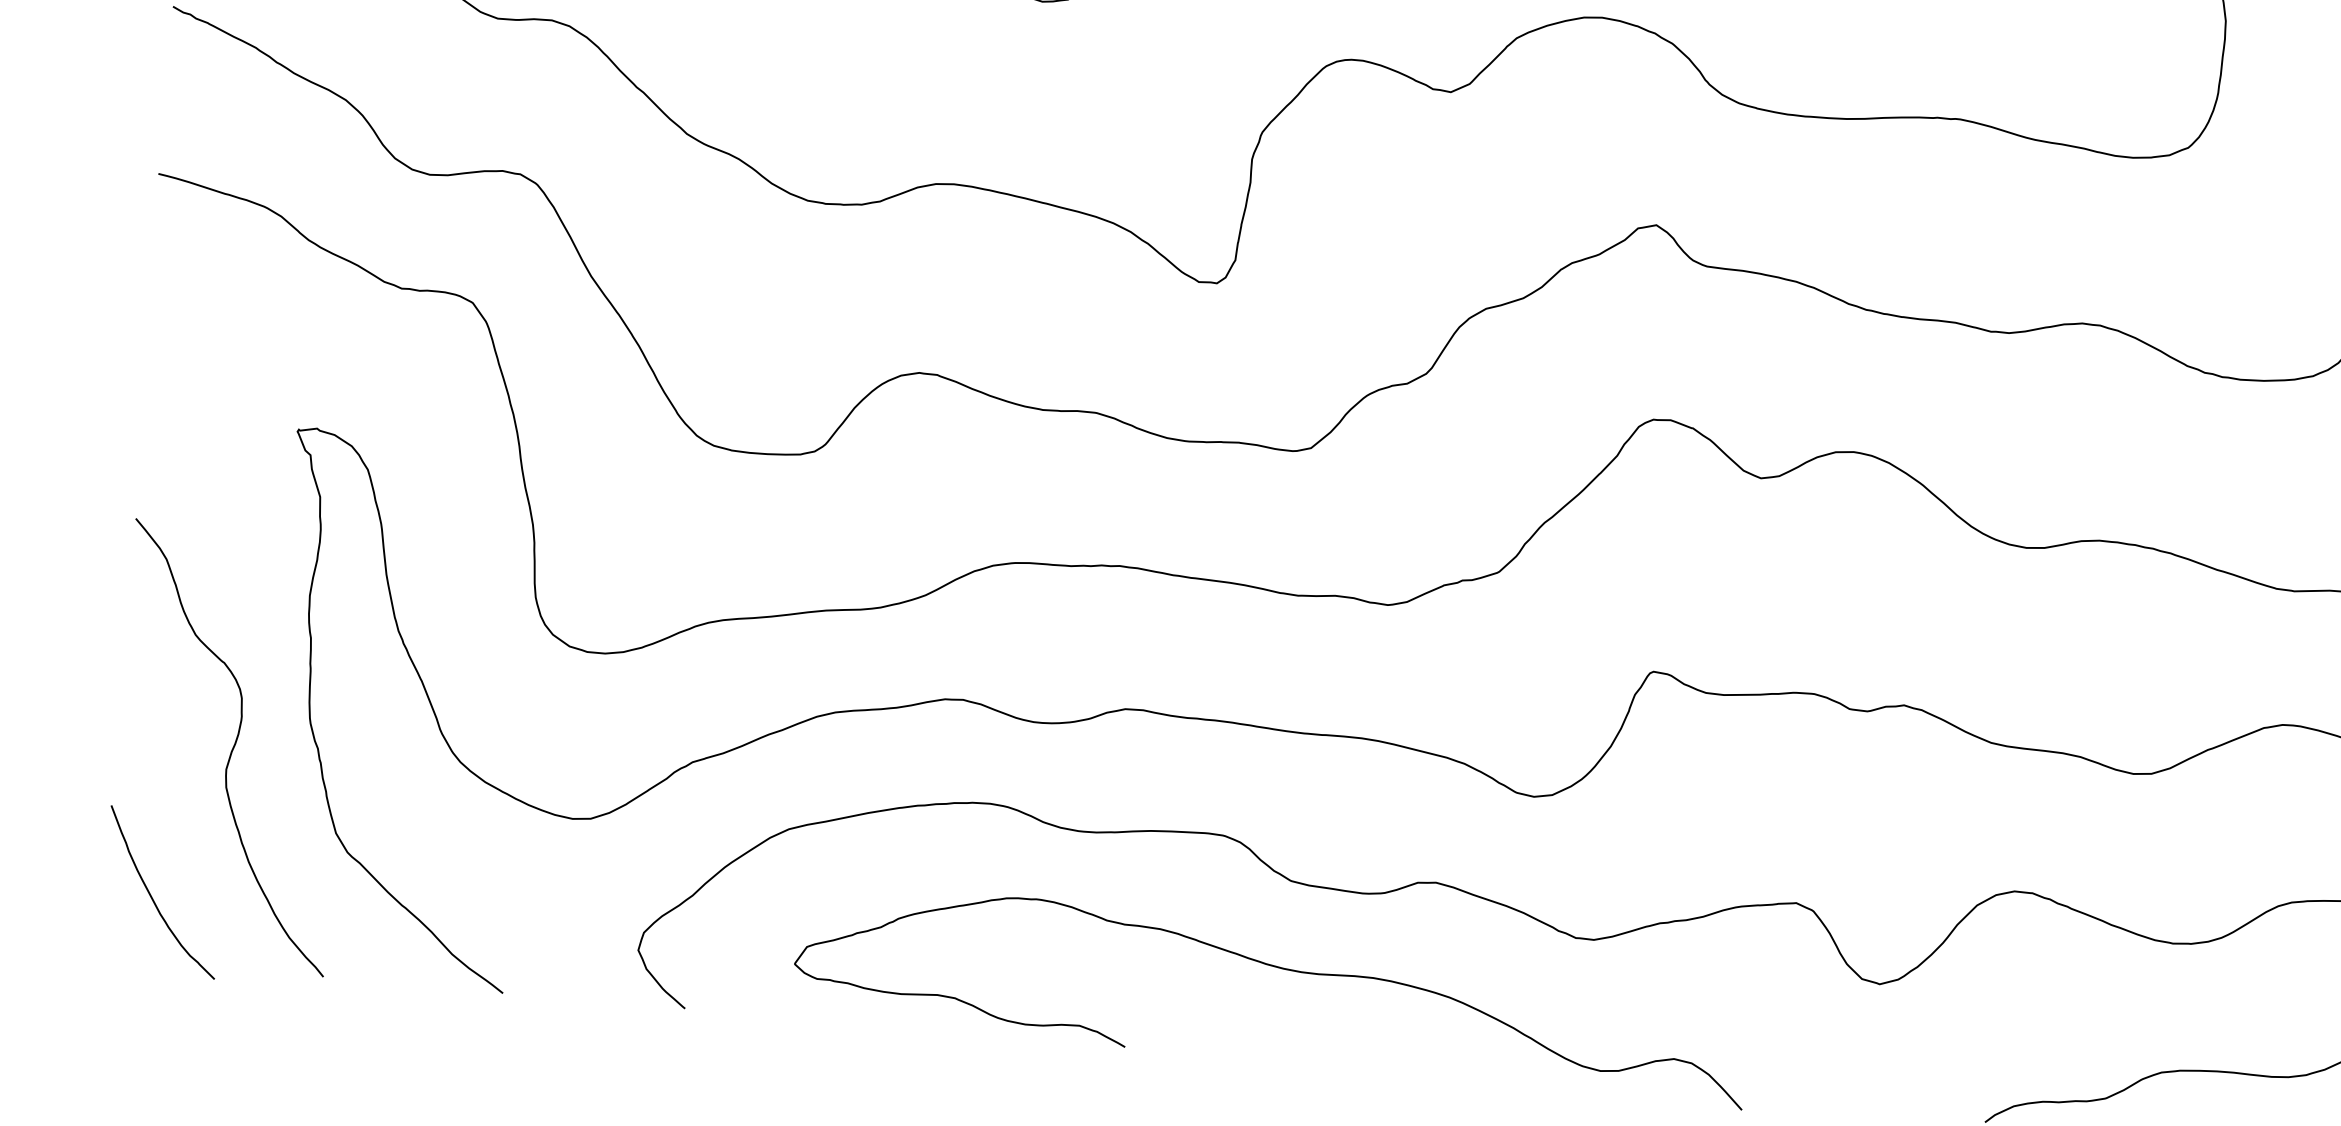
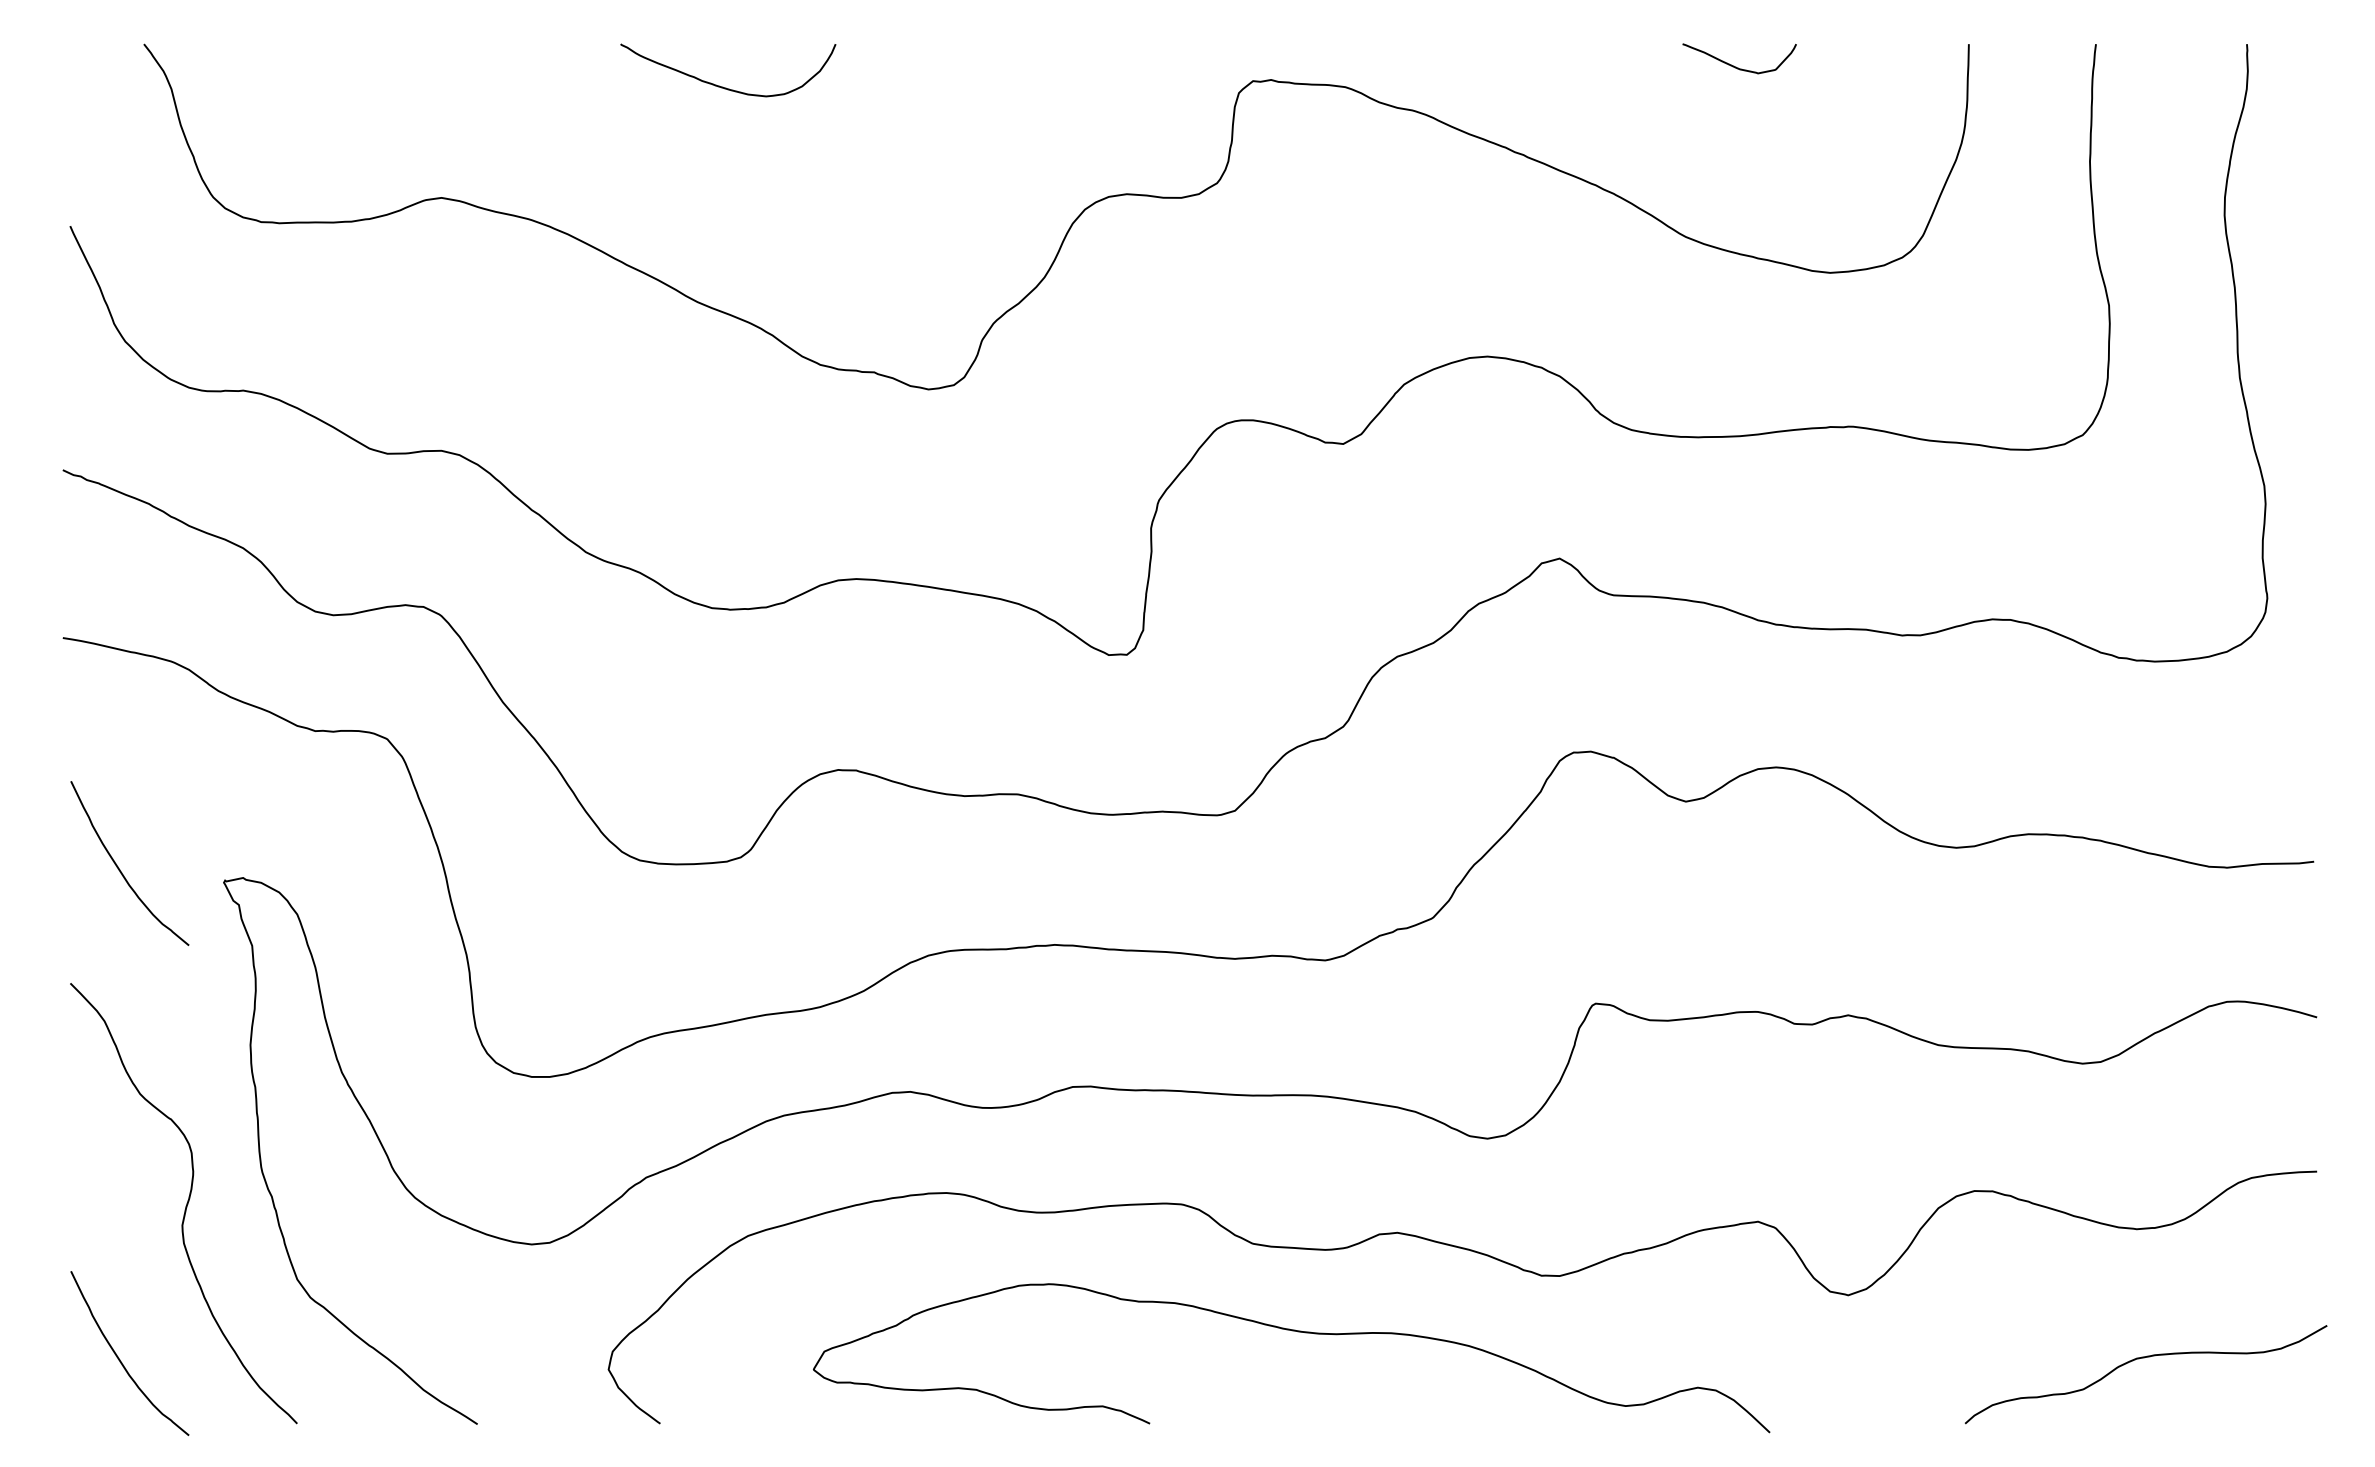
curve: (195, 409) -> (120, 869), added
curve: (1280, 969) -> (1297, 1332), moved

